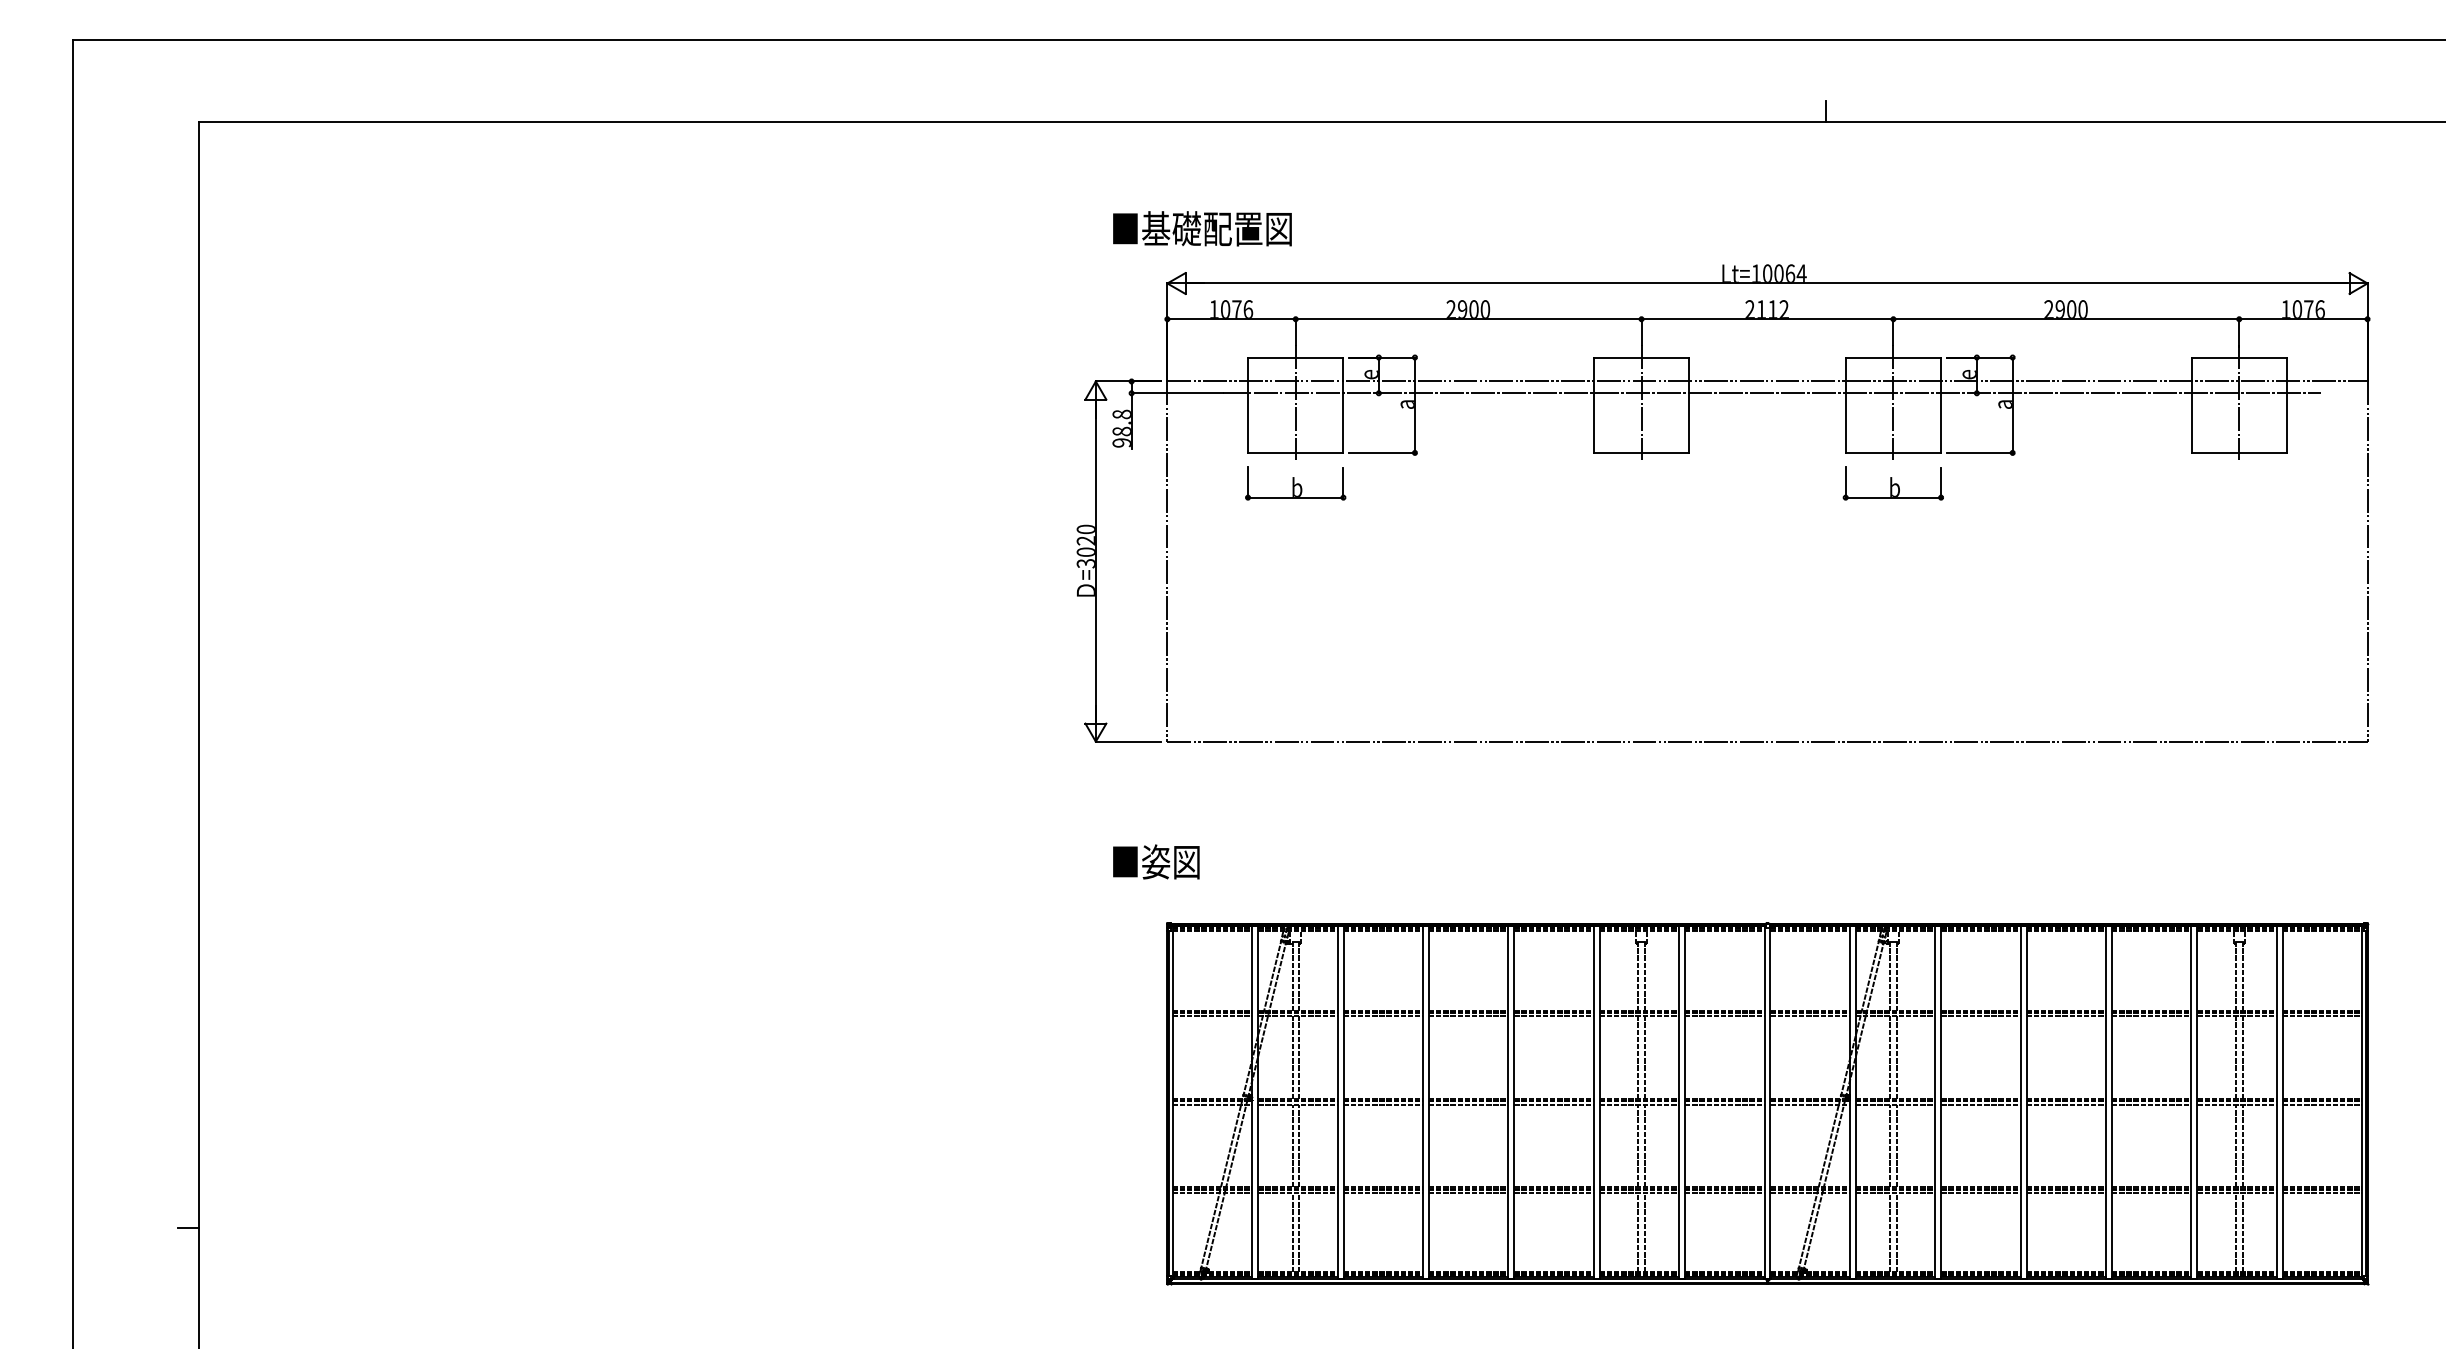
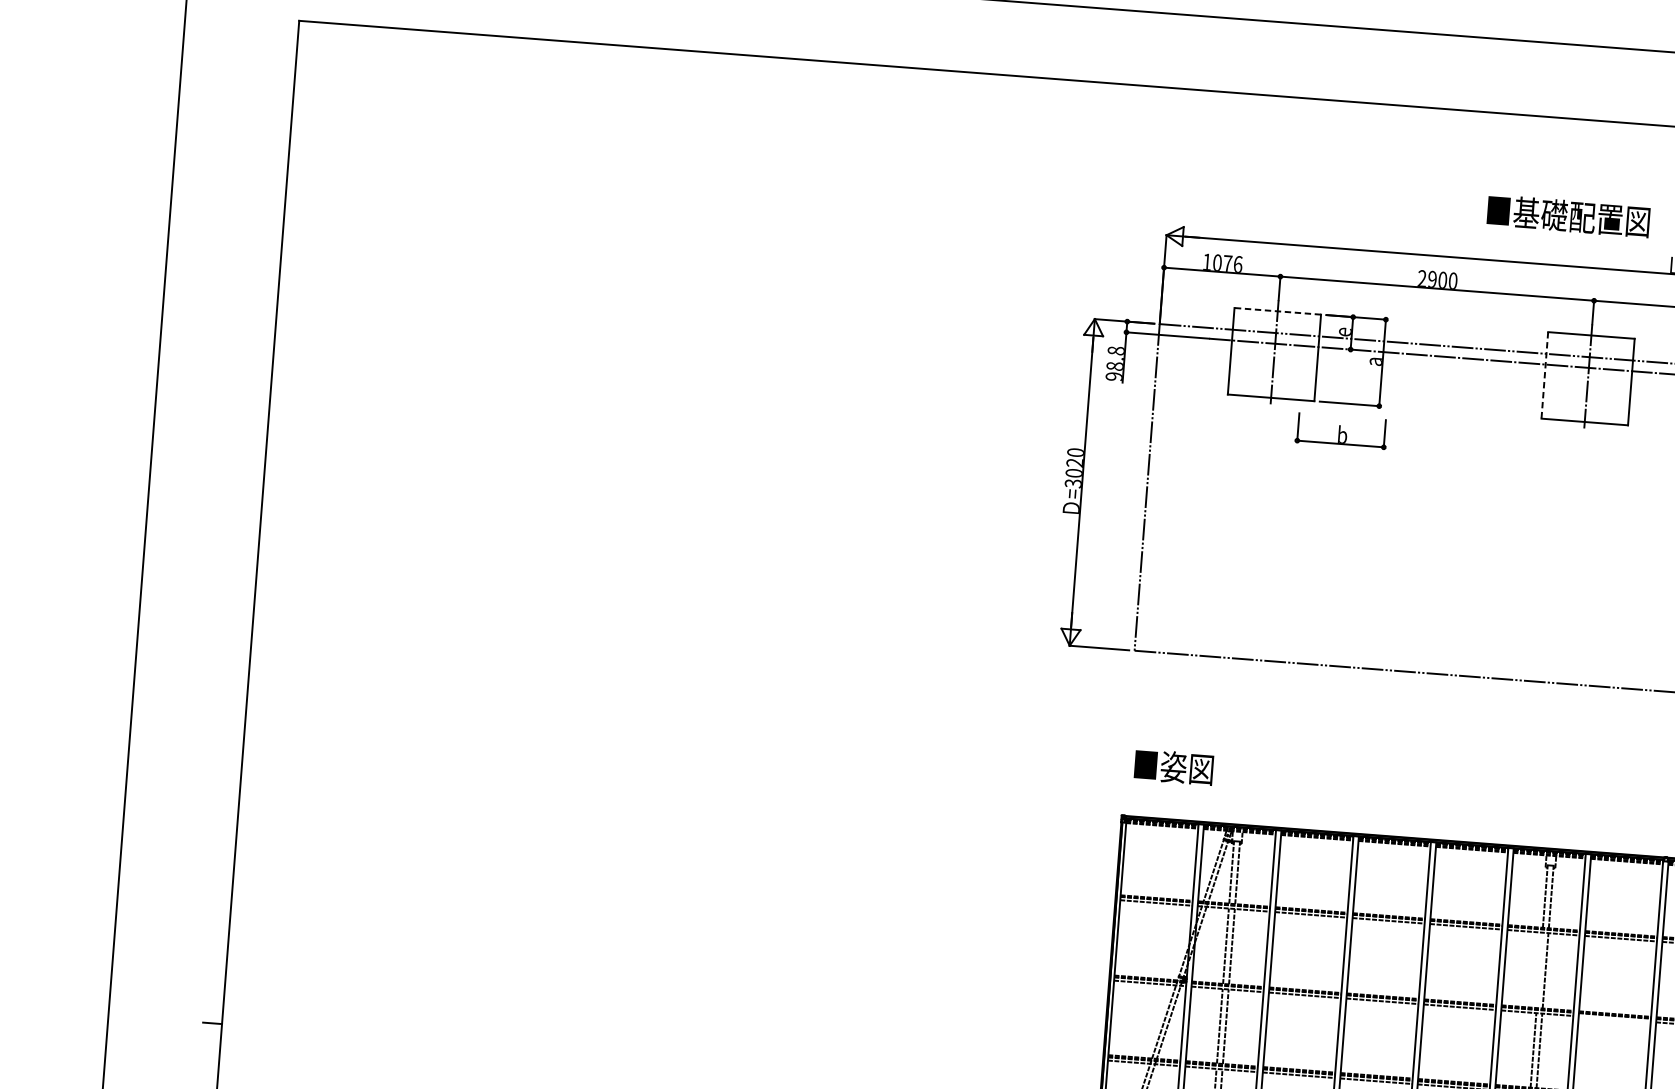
text: (1202, 228) -> (1568, 216), moved
line: (1295, 357) -> (1277, 311), solid -> dashed
line: (1593, 405) -> (1544, 375), solid -> dashed
part: (1295, 483) -> (1341, 431), moved
text: (1156, 861) -> (1174, 766), moved
line: (1638, 1057) -> (1539, 970), removed
line: (1724, 1105) -> (1614, 1019), removed

